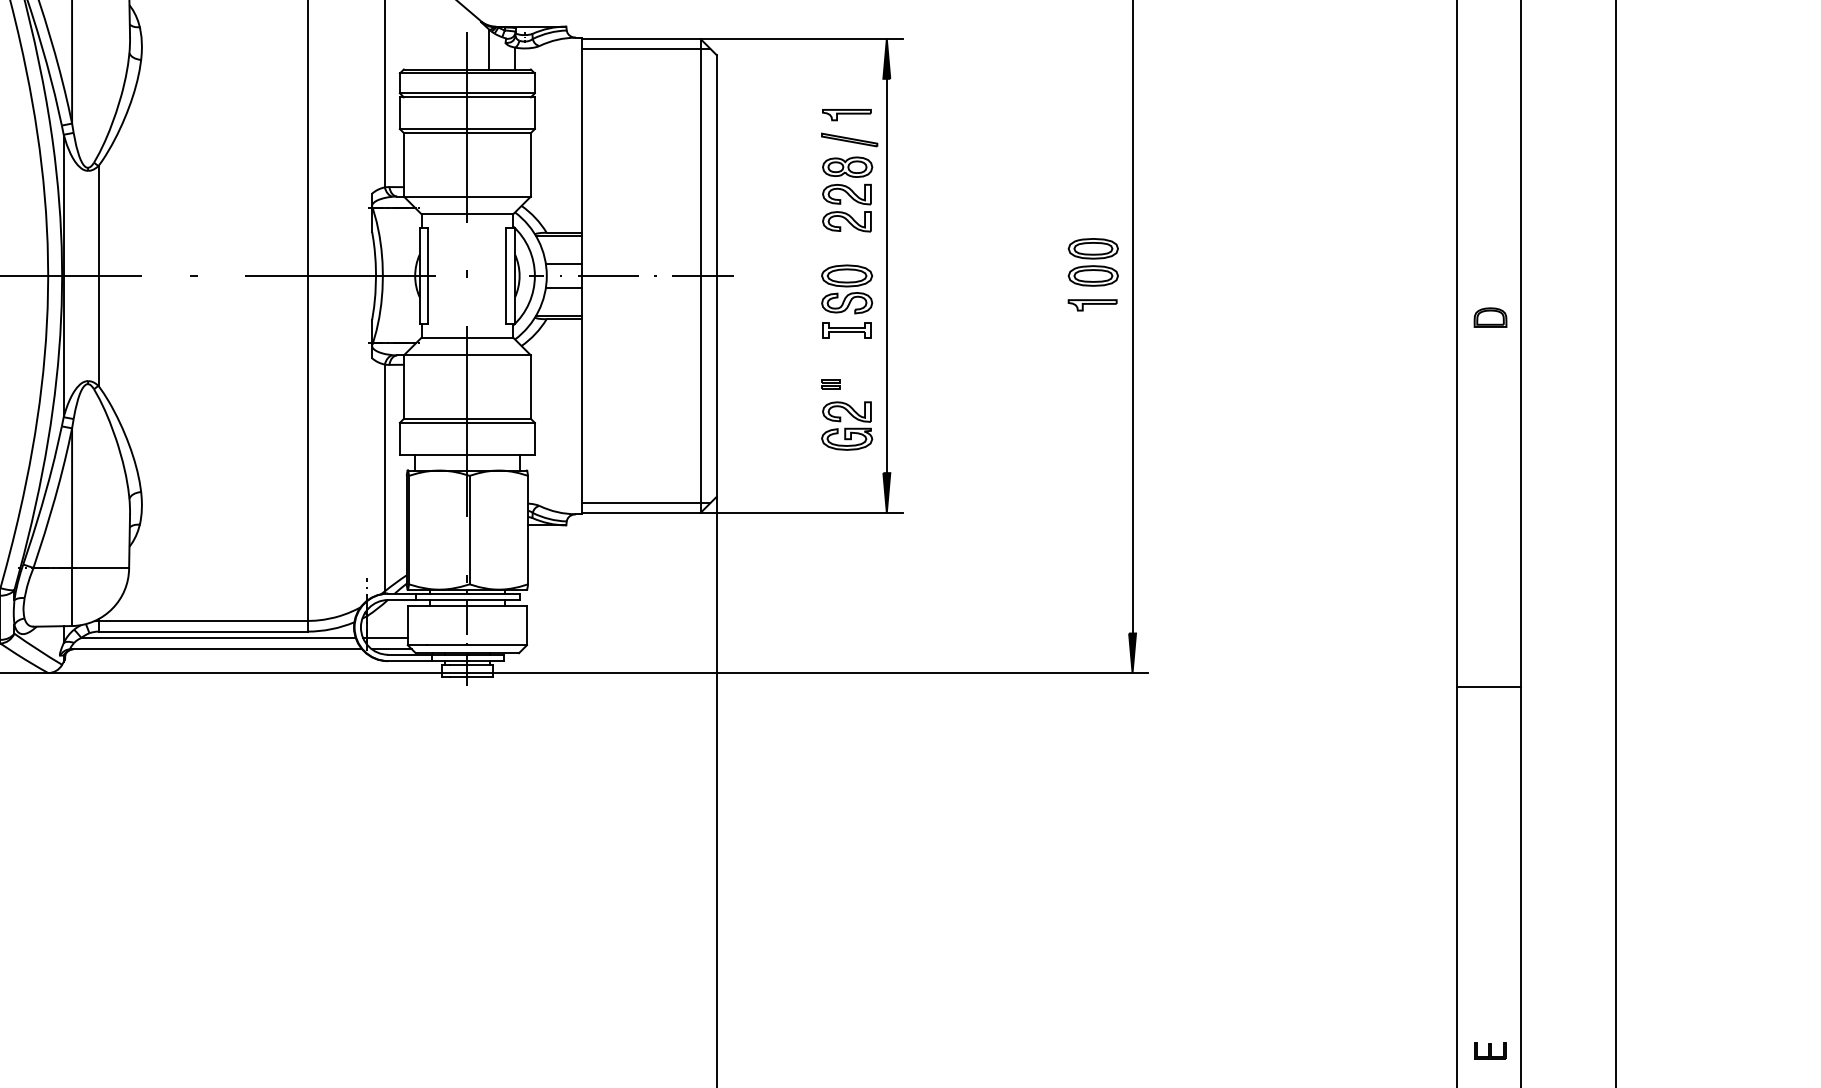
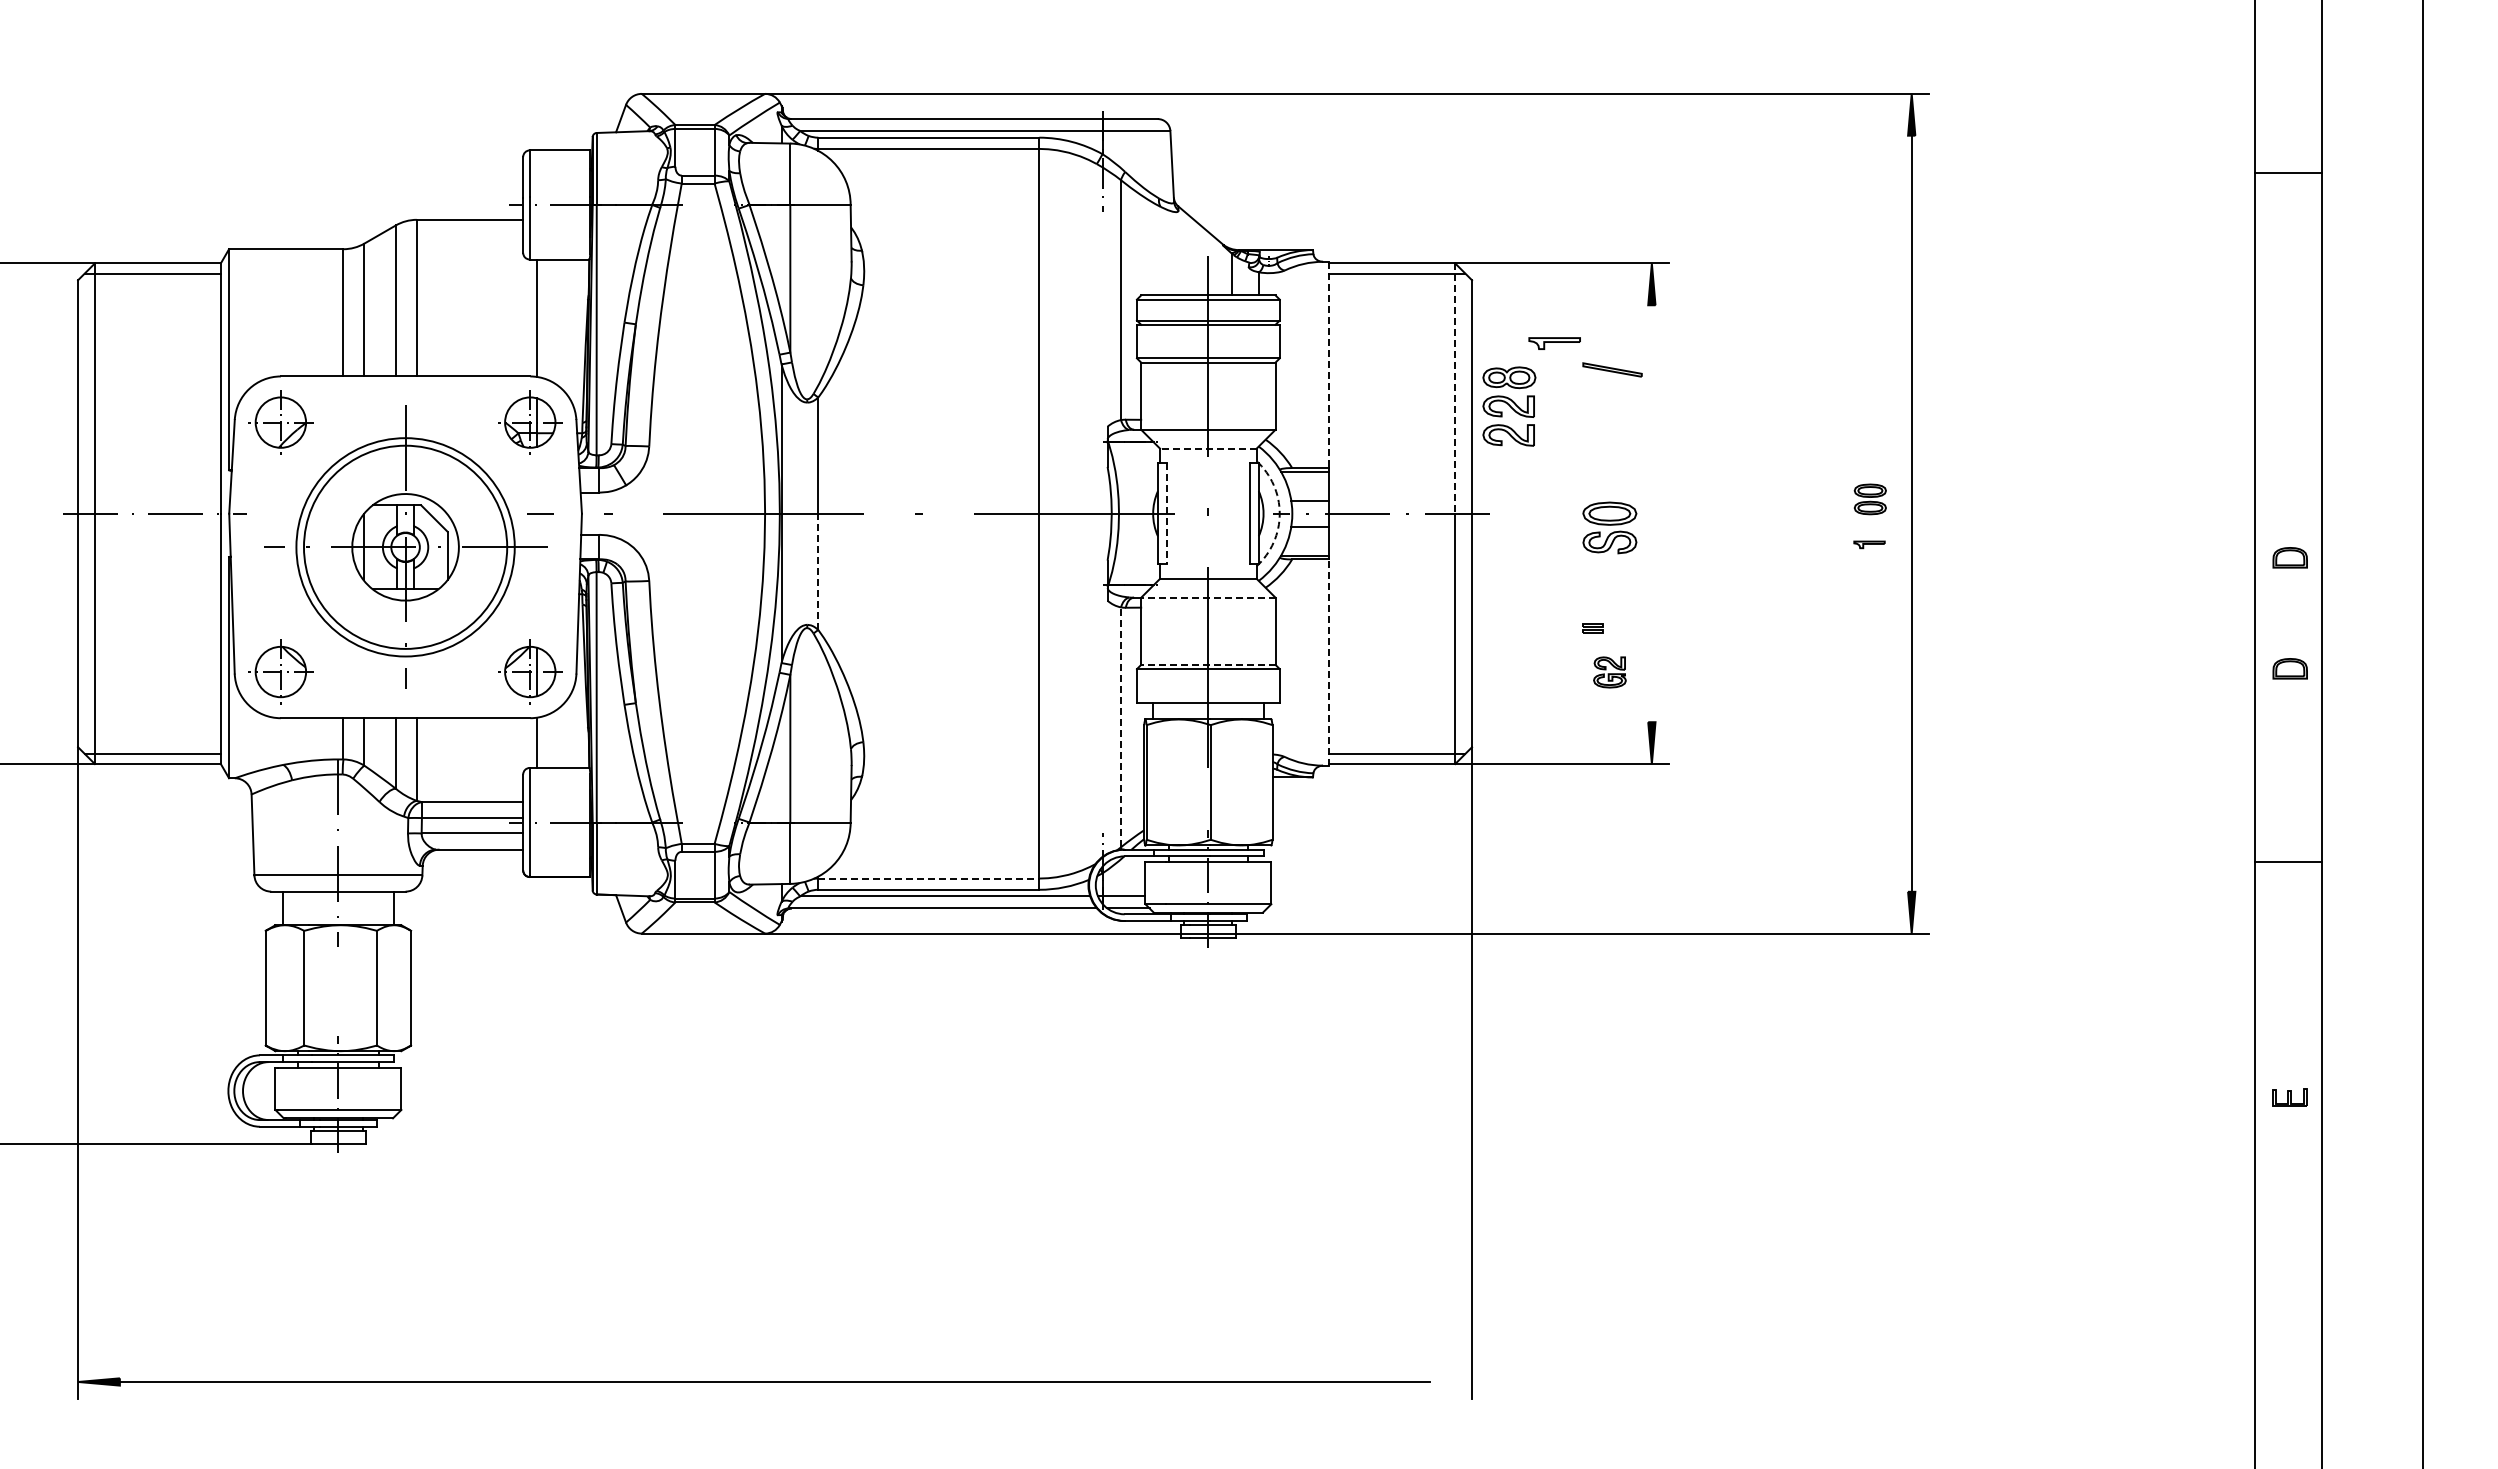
part: (846, 114) -> (1554, 343), moved
line: (581, 135) -> (1329, 365), solid -> dashed
line: (701, 158) -> (1455, 389), solid -> dashed
part: (847, 194) -> (1509, 406), moved
line: (466, 214) -> (1207, 448), solid -> dashed
part: (1093, 262) -> (1870, 499), size x0.6
arc: (534, 275) -> (1279, 513), solid -> dashed
line: (886, 275) -> (1651, 513), removed
line: (428, 276) -> (1167, 514), solid -> dashed
part: (1092, 305) -> (1869, 544), size x0.6
line: (98, 330) -> (818, 571), solid -> dashed
part: (846, 330) -> (1609, 571), removed
line: (466, 355) -> (1207, 597), solid -> dashed
line: (581, 416) -> (1329, 662), solid -> dashed
line: (466, 418) -> (1207, 664), solid -> dashed
part: (1489, 422) -> (2289, 668), added
part: (846, 426) -> (1609, 672), size x0.6
line: (385, 478) -> (1121, 727), solid -> dashed
line: (202, 620) -> (928, 878), solid -> dashed
line: (1488, 687) -> (2288, 861), moved
part: (1489, 1050) -> (2289, 1097), moved

